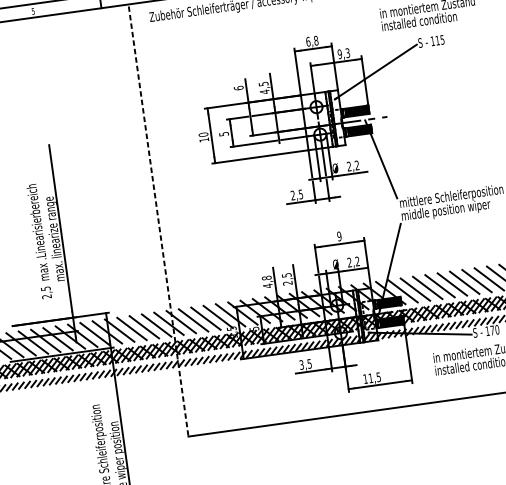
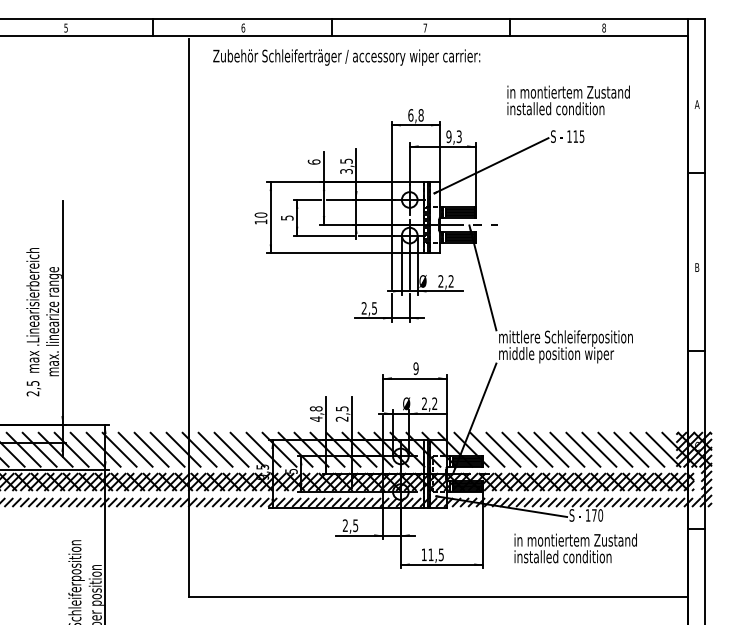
text: (264, 91) -> (346, 171), 4,5 -> 3,5
line: (158, 222) -> (188, 318), dashed -> solid
text: (301, 364) -> (344, 525), 3,5 -> 2,5

